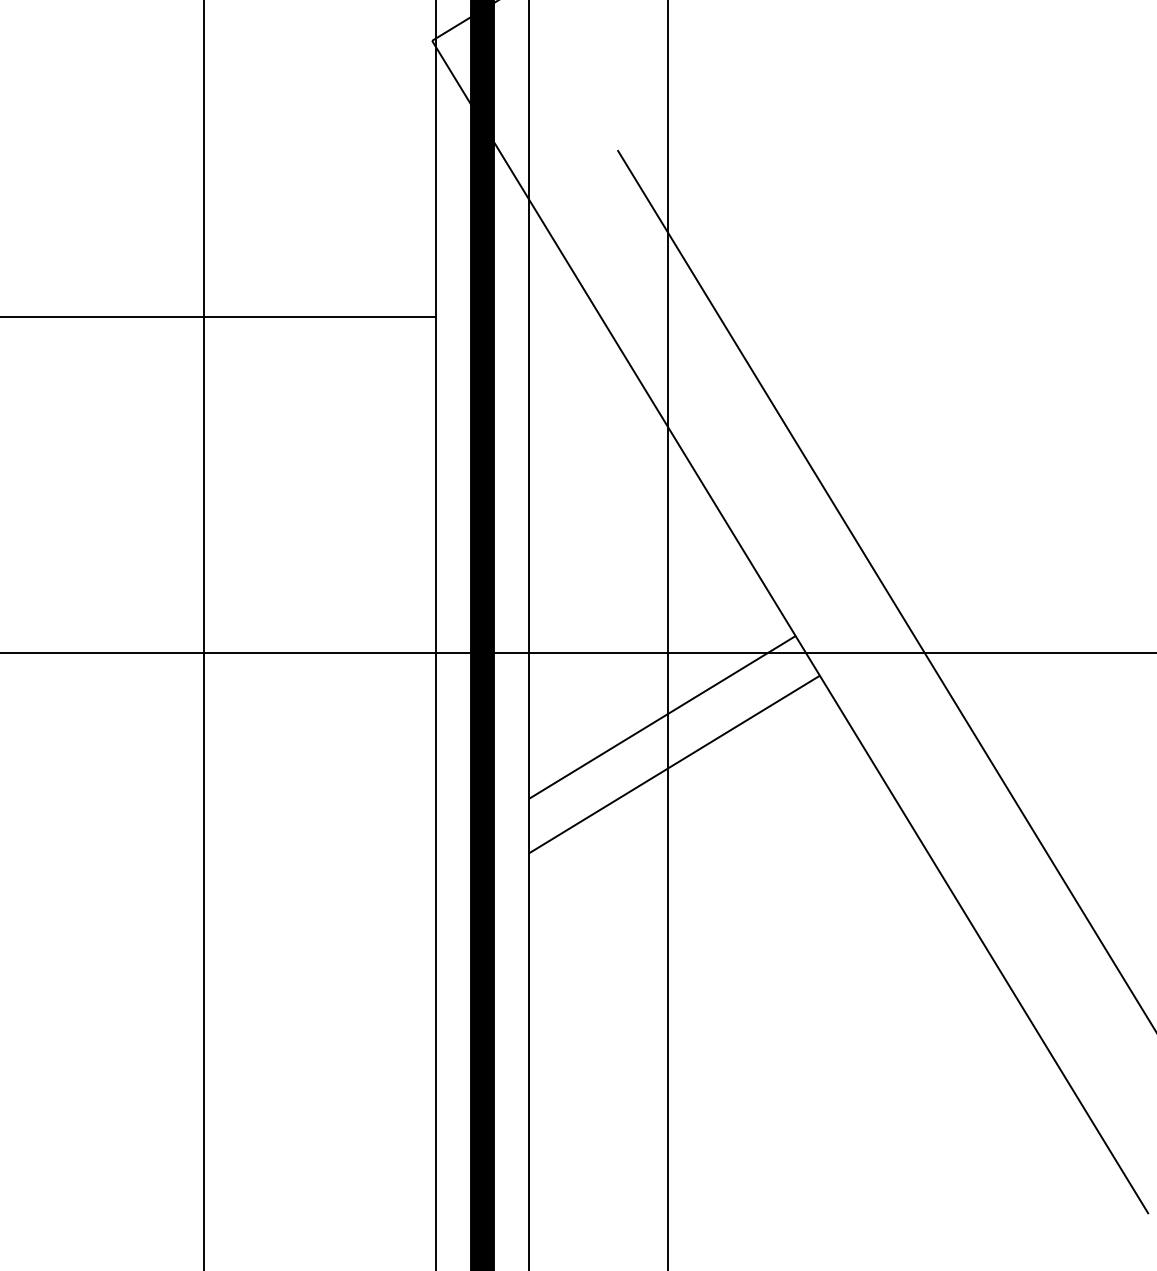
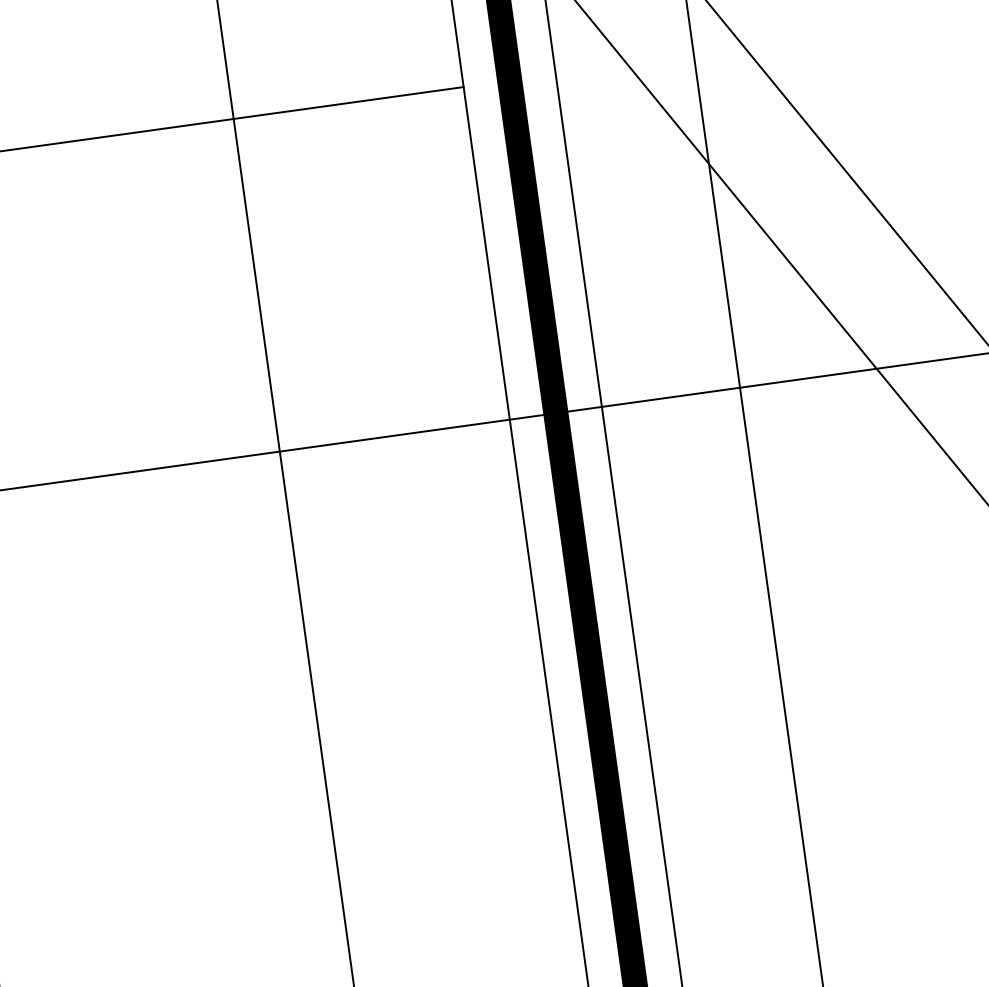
line: (661, 717) -> (742, 452), removed
line: (673, 764) -> (760, 497), removed

